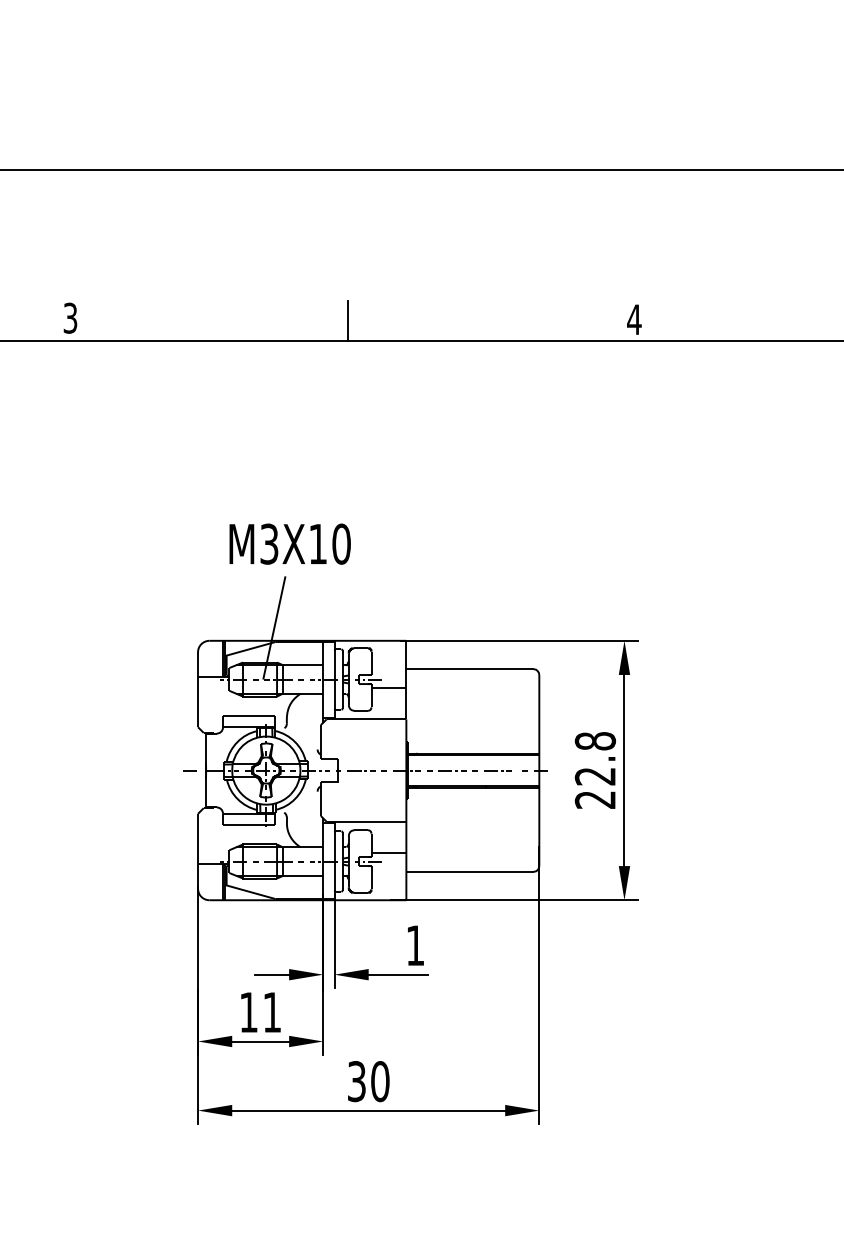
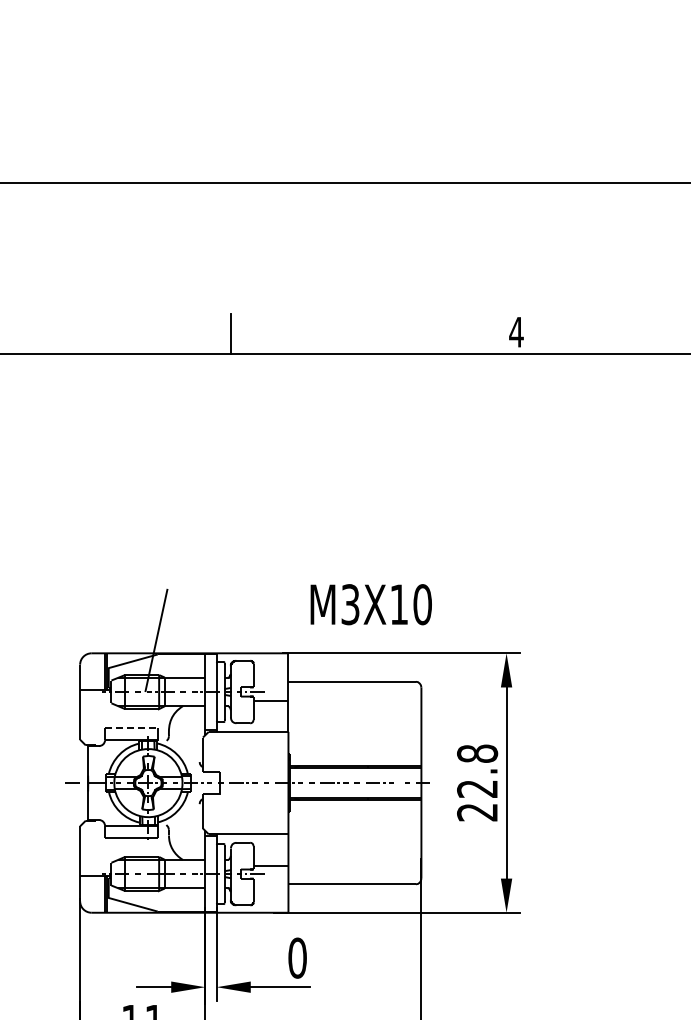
text: (289, 543) -> (370, 604), moved
line: (249, 715) -> (131, 728), solid -> dashed
text: (415, 945) -> (297, 958), 1 -> 0

